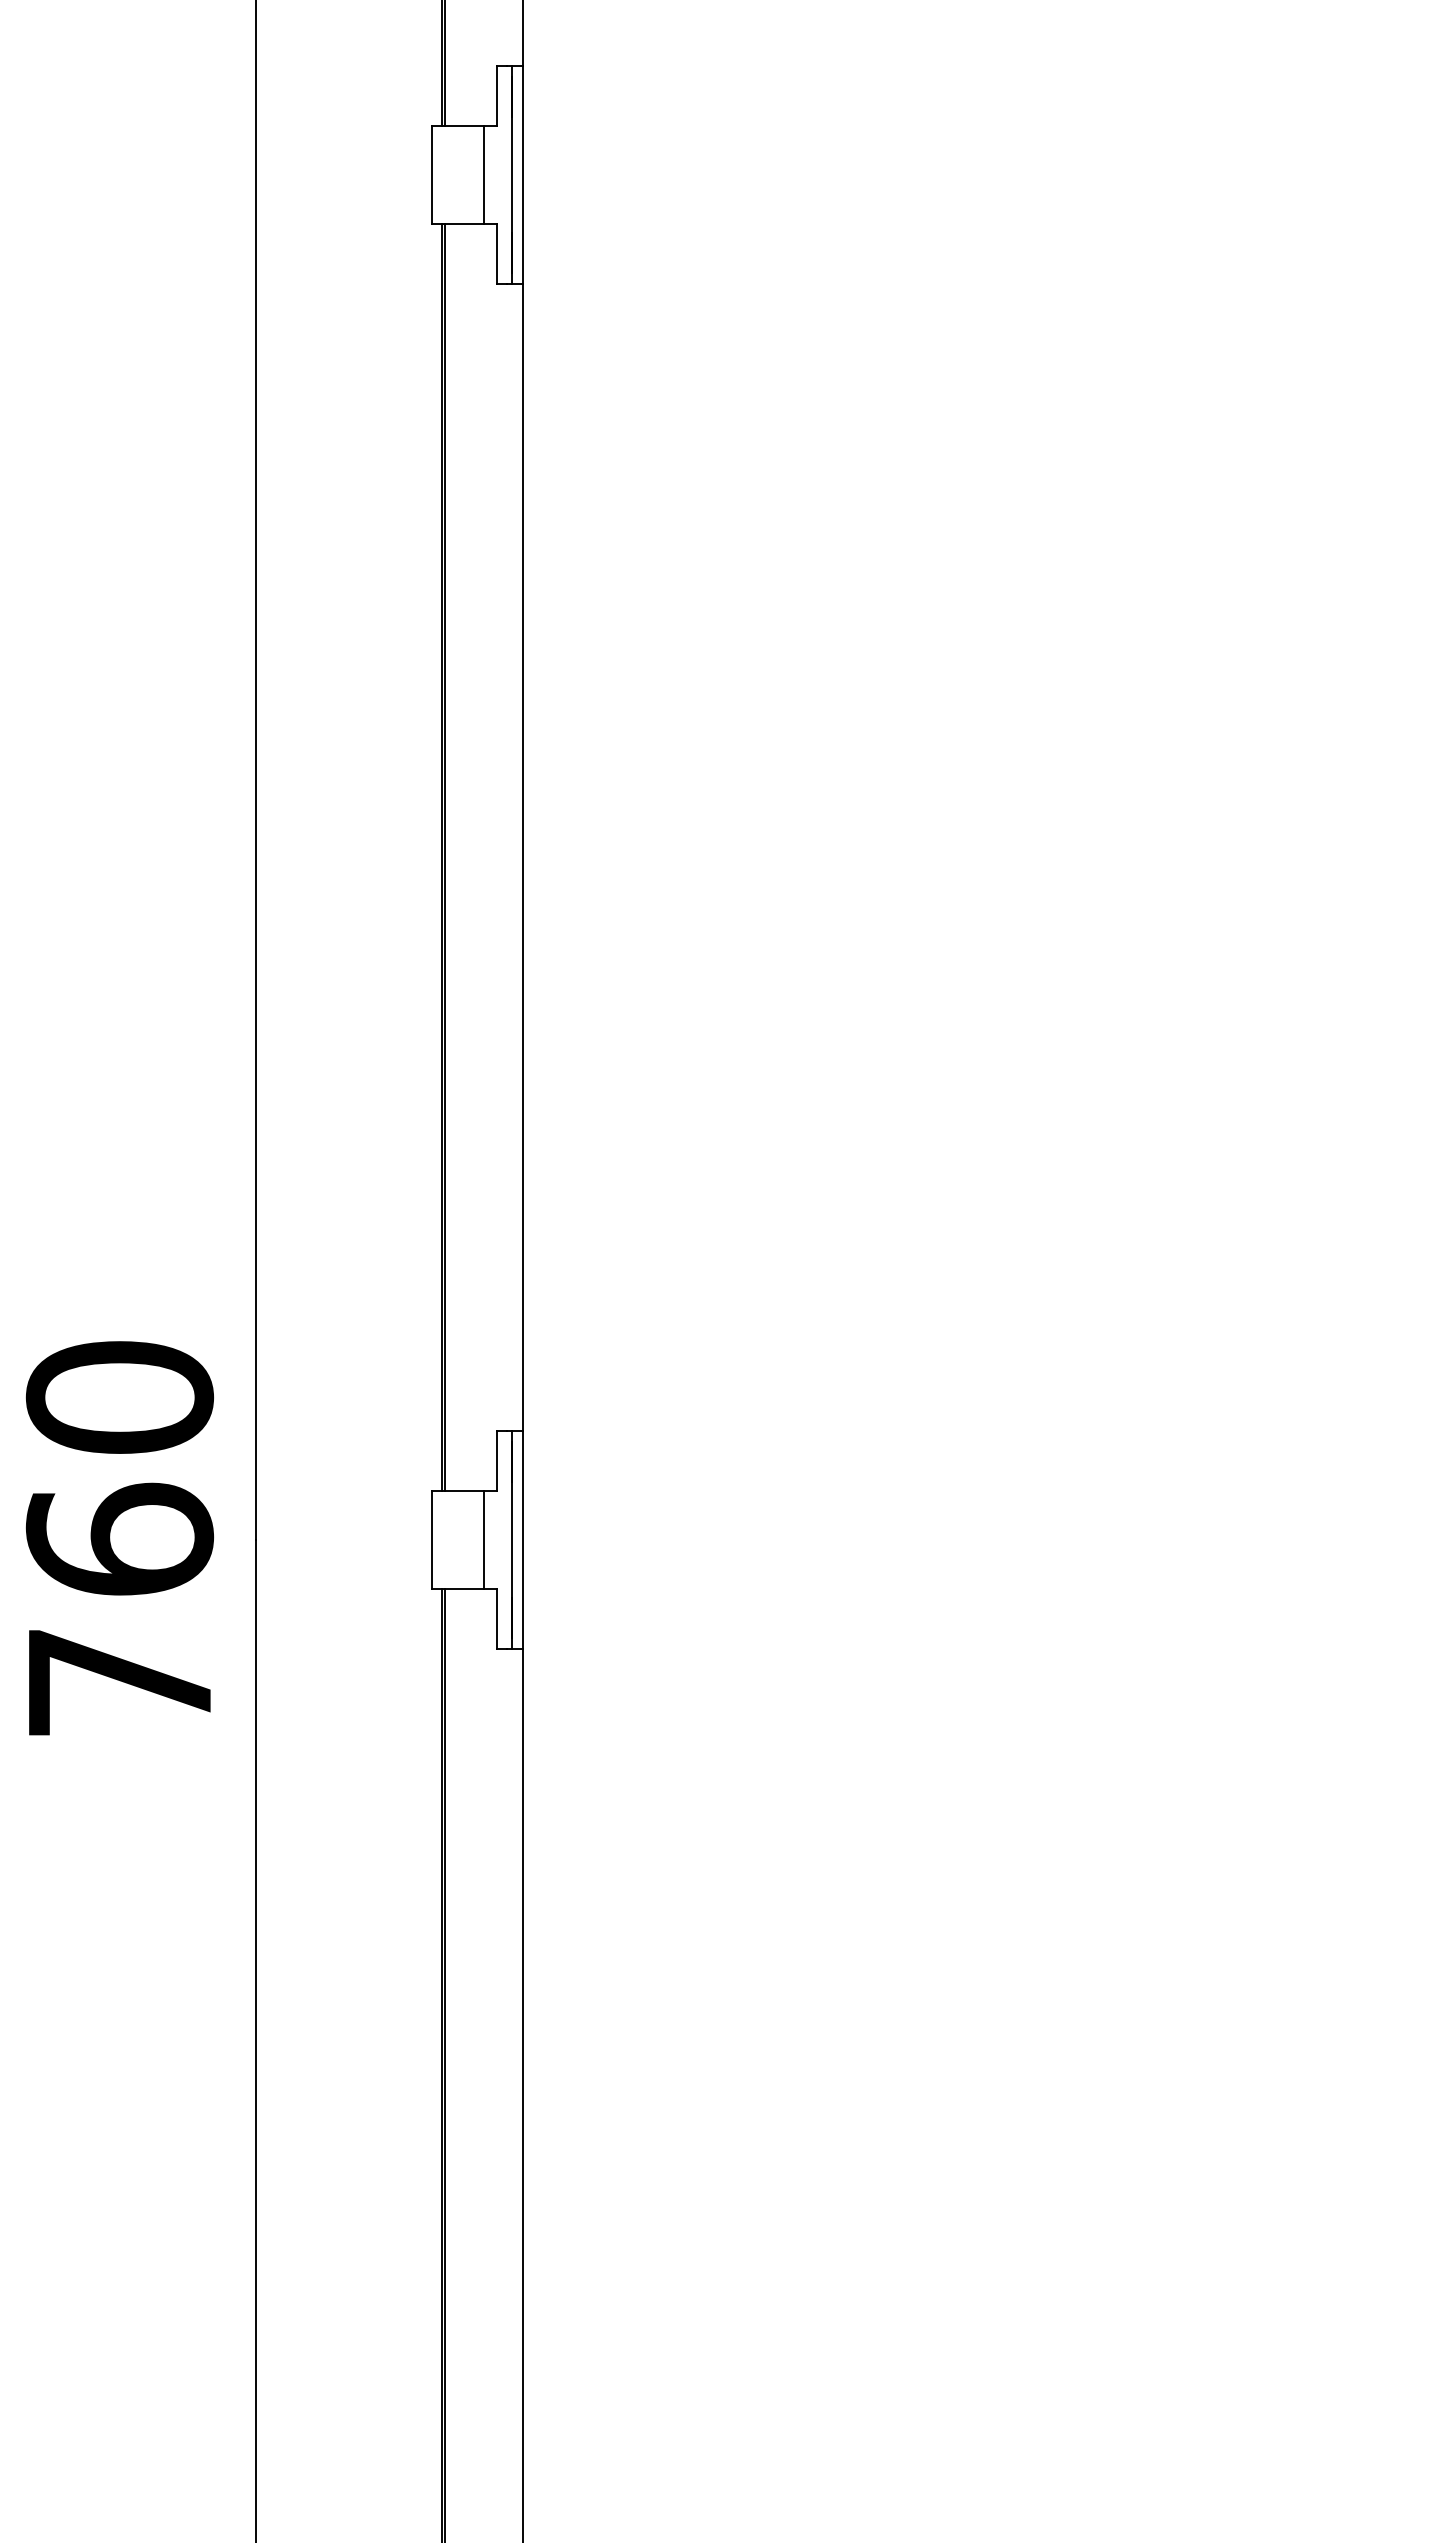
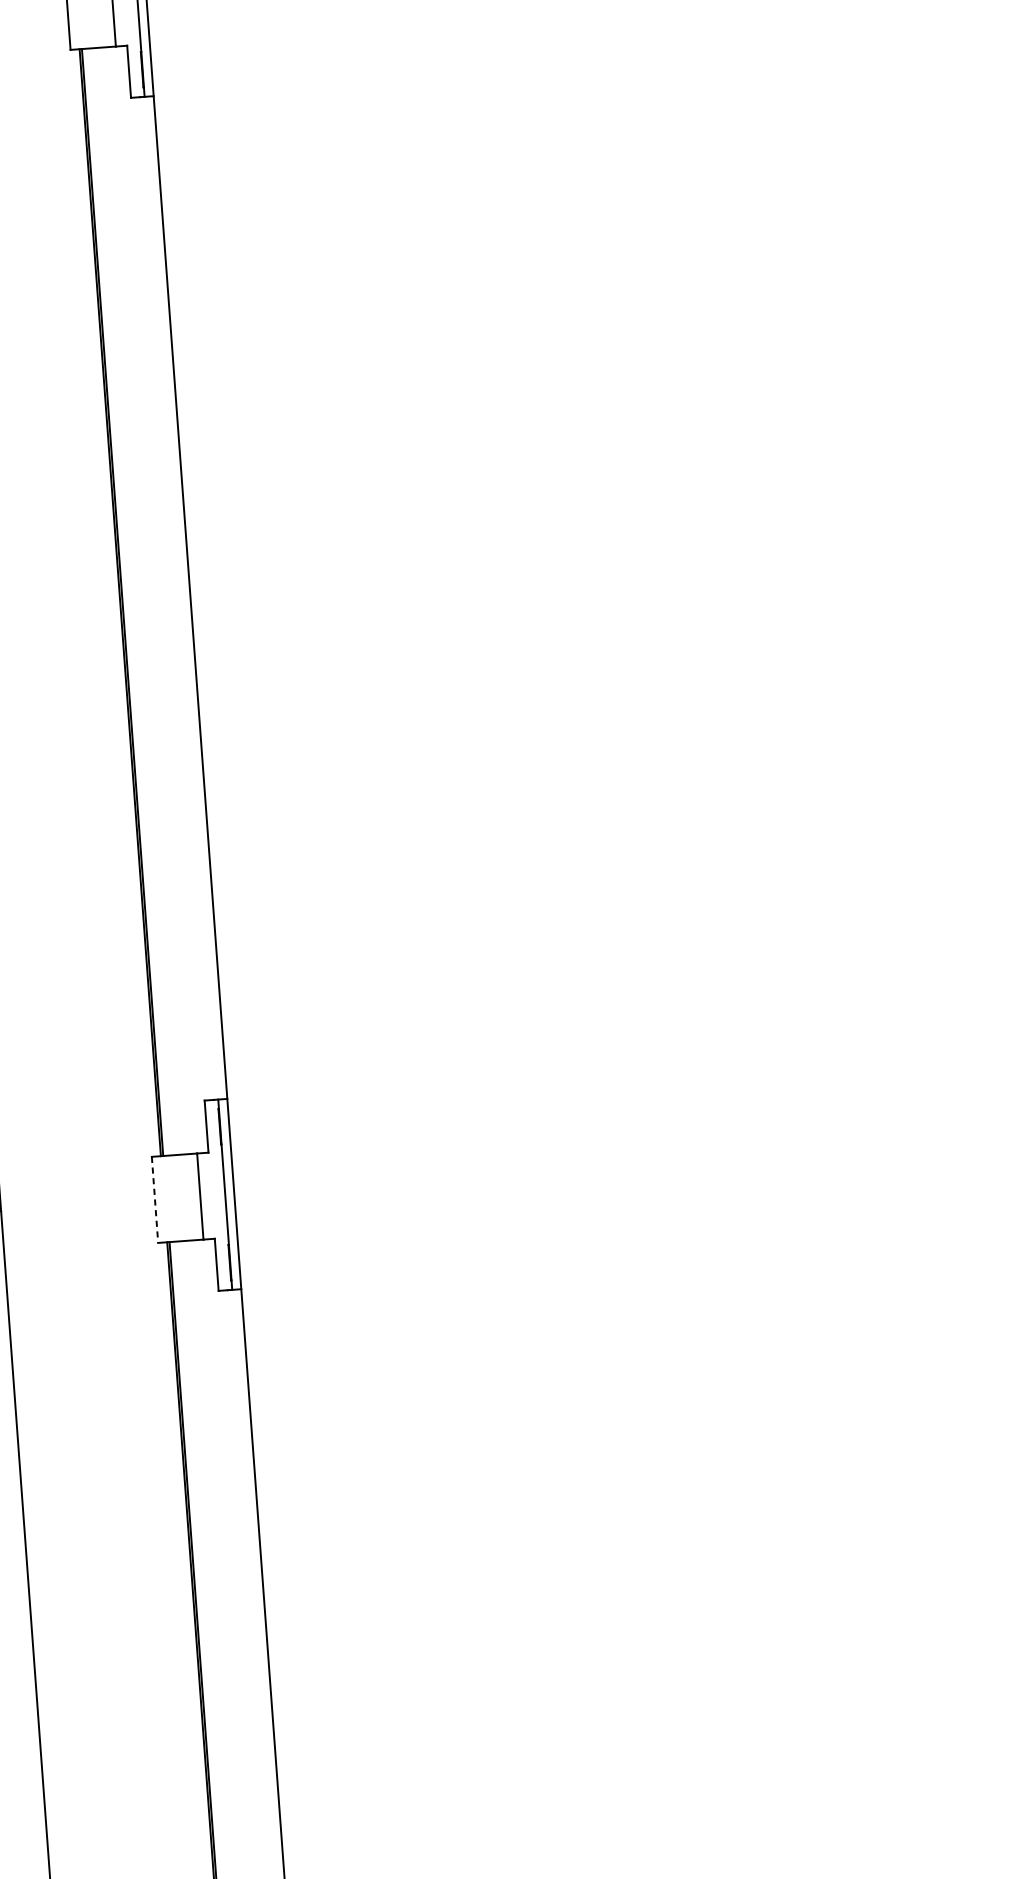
line: (432, 1540) -> (155, 1200), solid -> dashed

